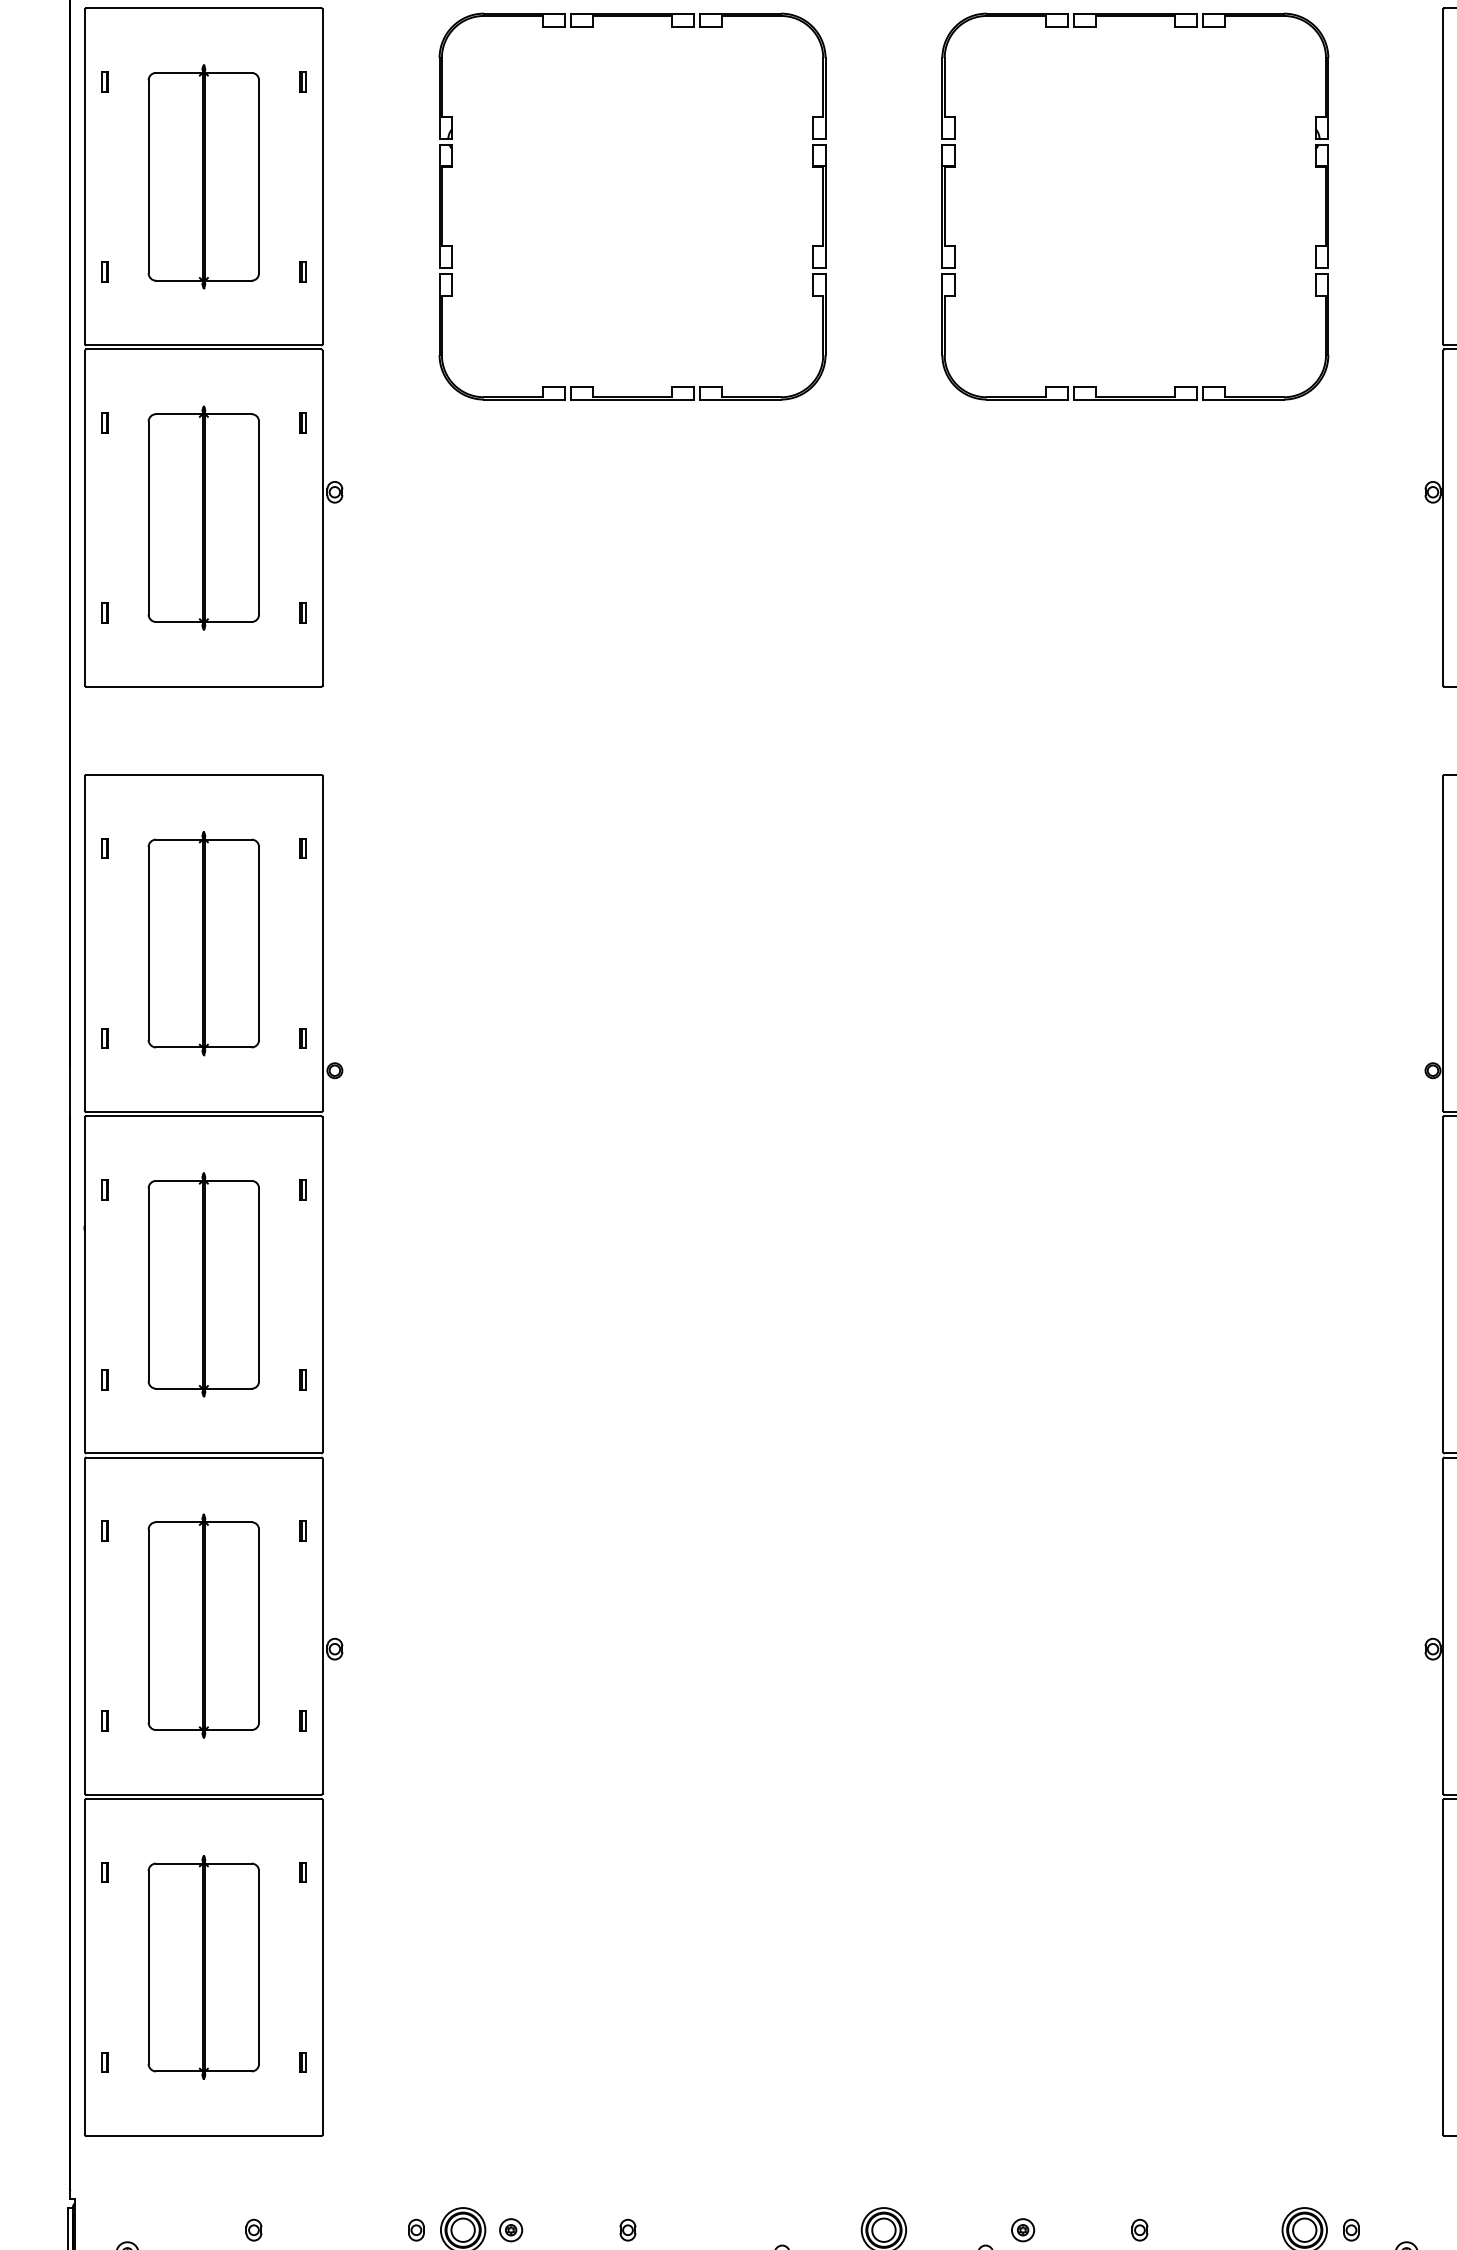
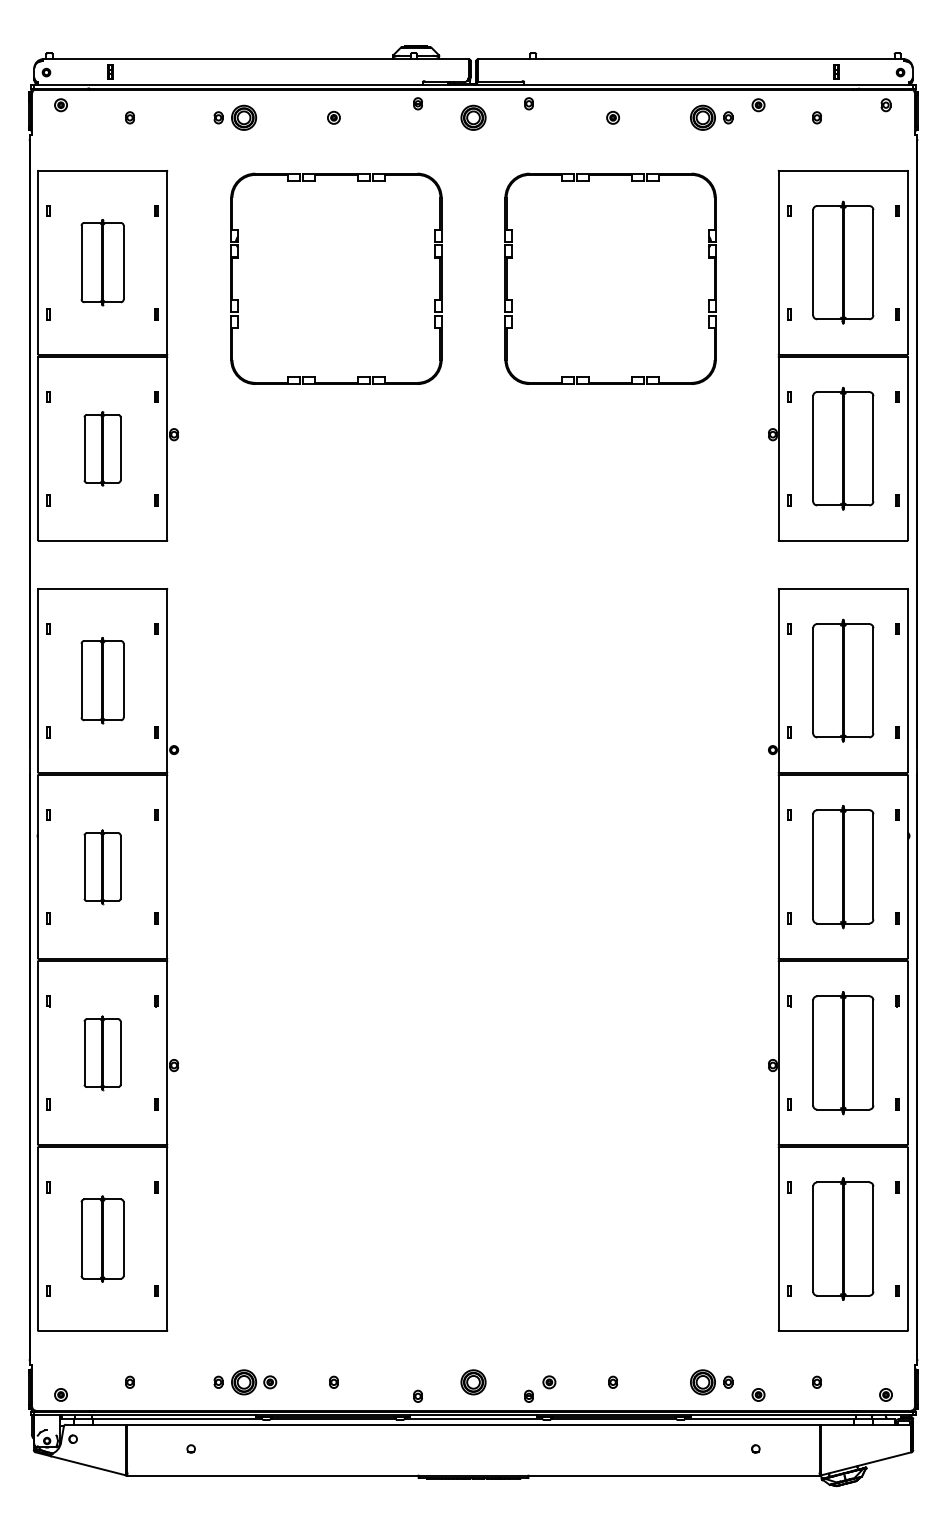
part: (203, 176) -> (102, 262), size x0.7
part: (203, 517) -> (102, 448), size x0.6
part: (203, 943) -> (102, 680), size x0.7
part: (203, 1286) -> (102, 867), size x0.6
part: (203, 1627) -> (102, 1053), size x0.6
part: (203, 1966) -> (102, 1238), size x0.7

